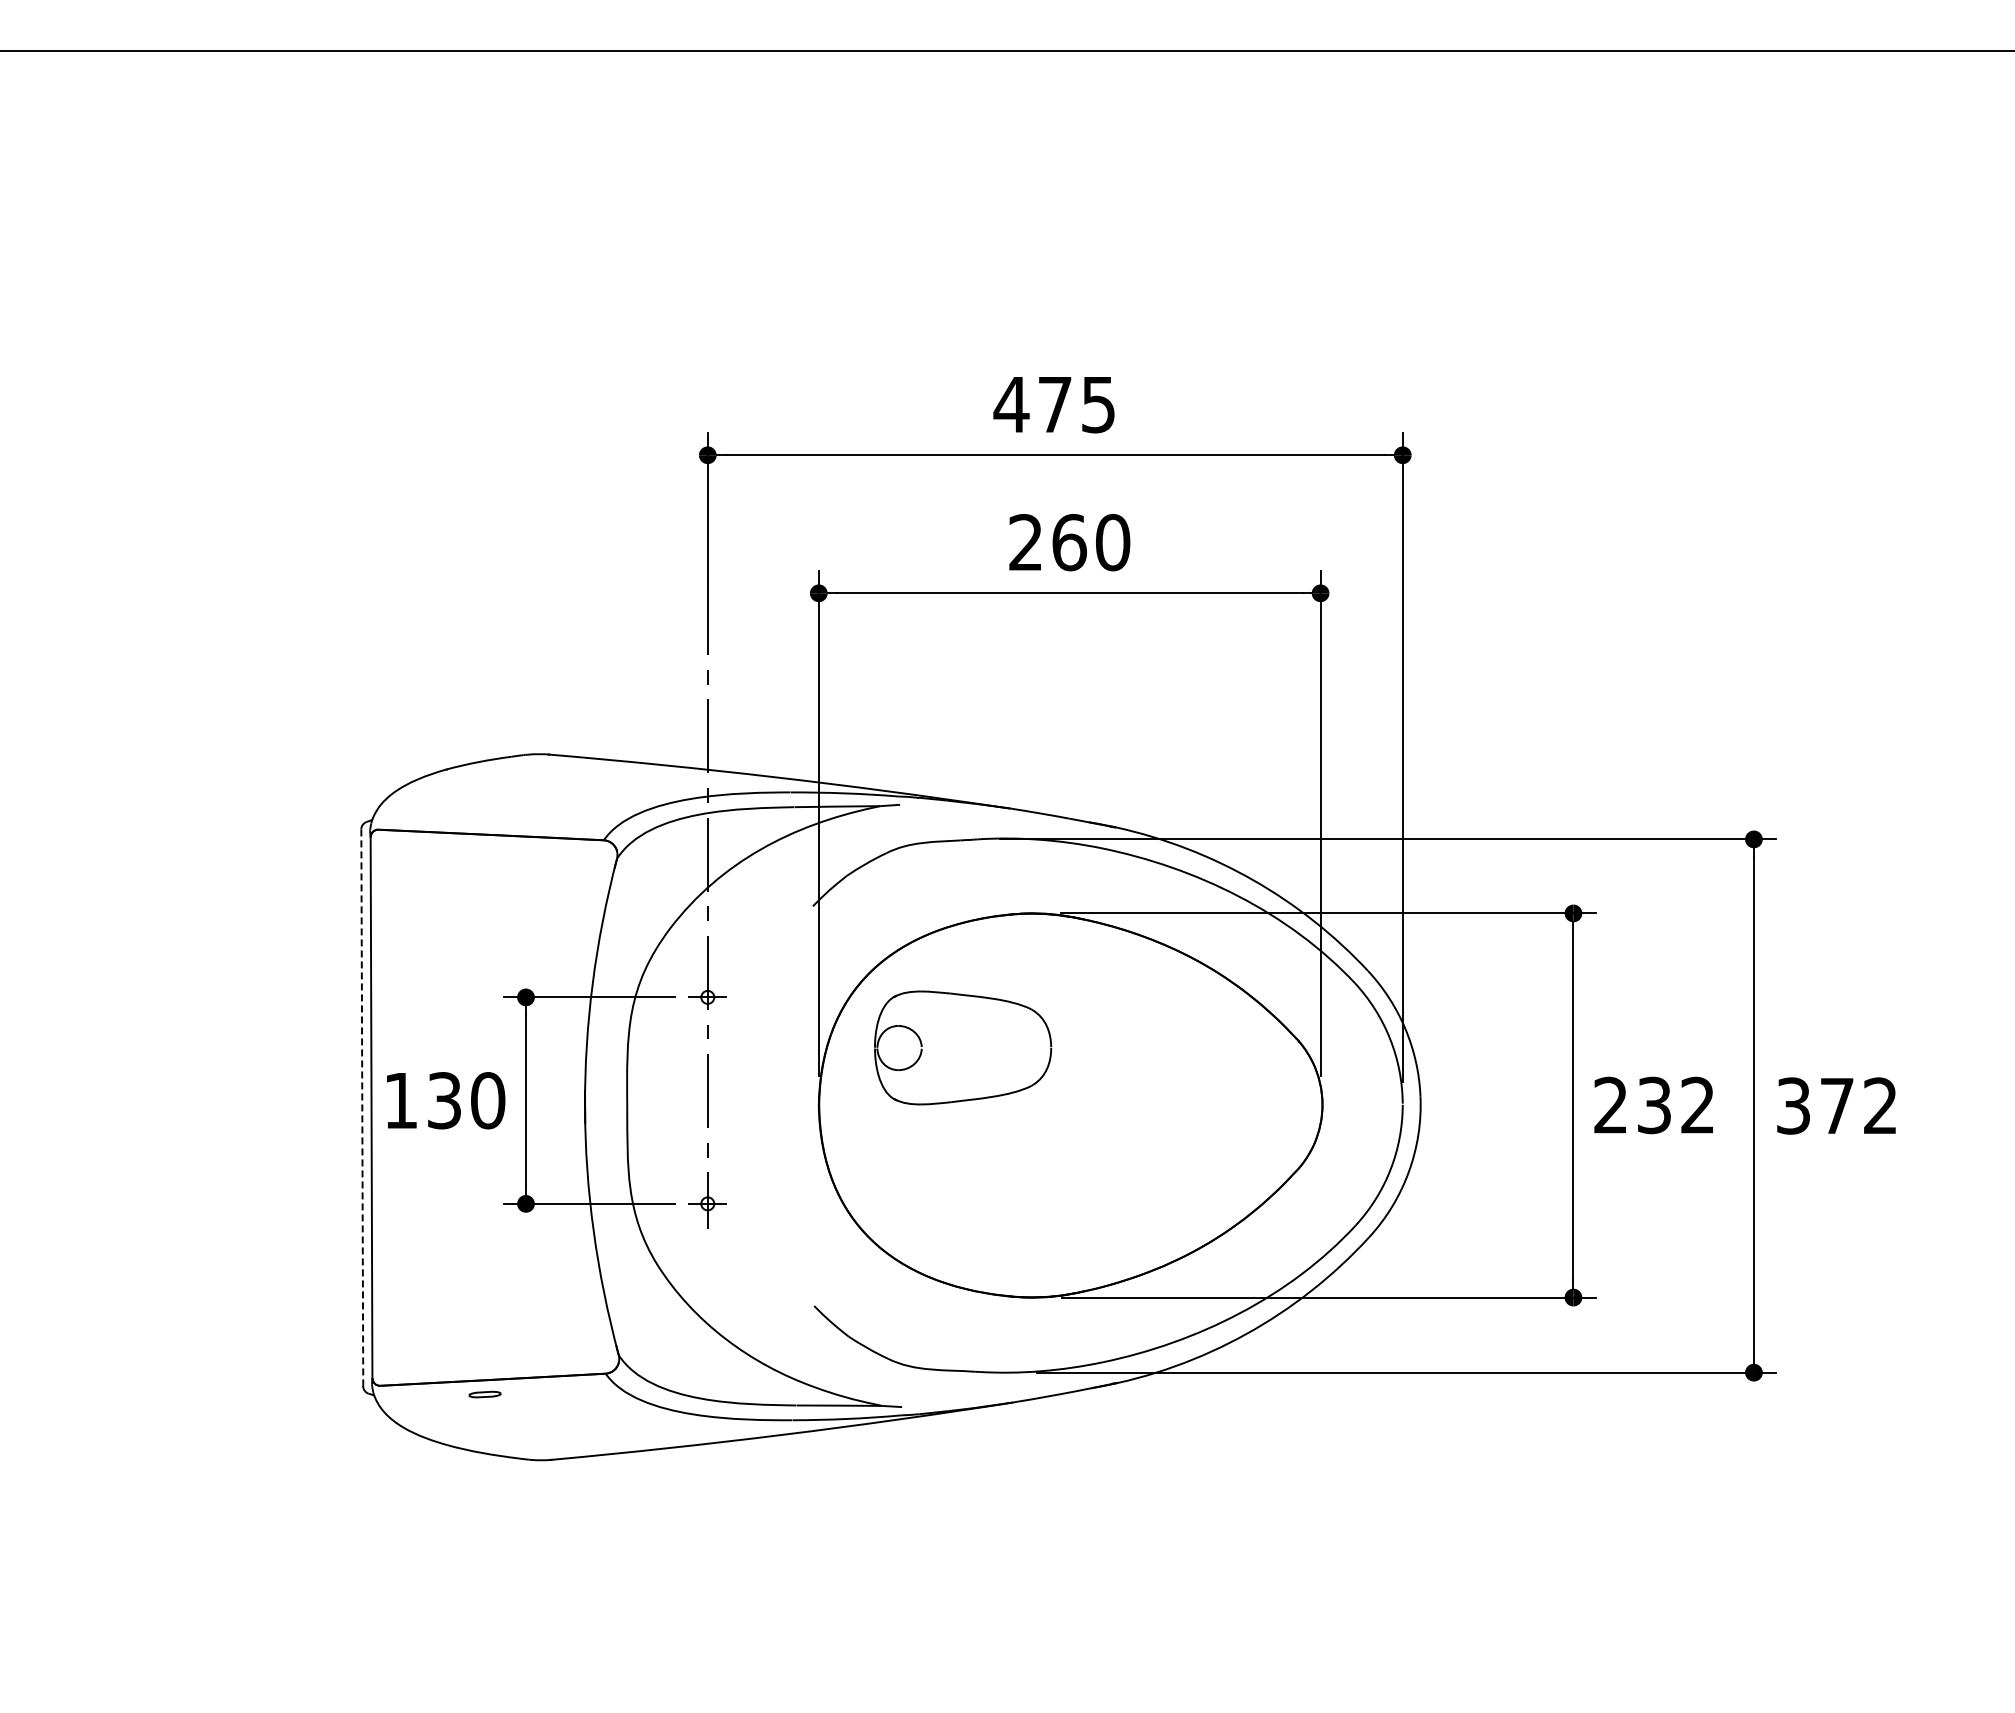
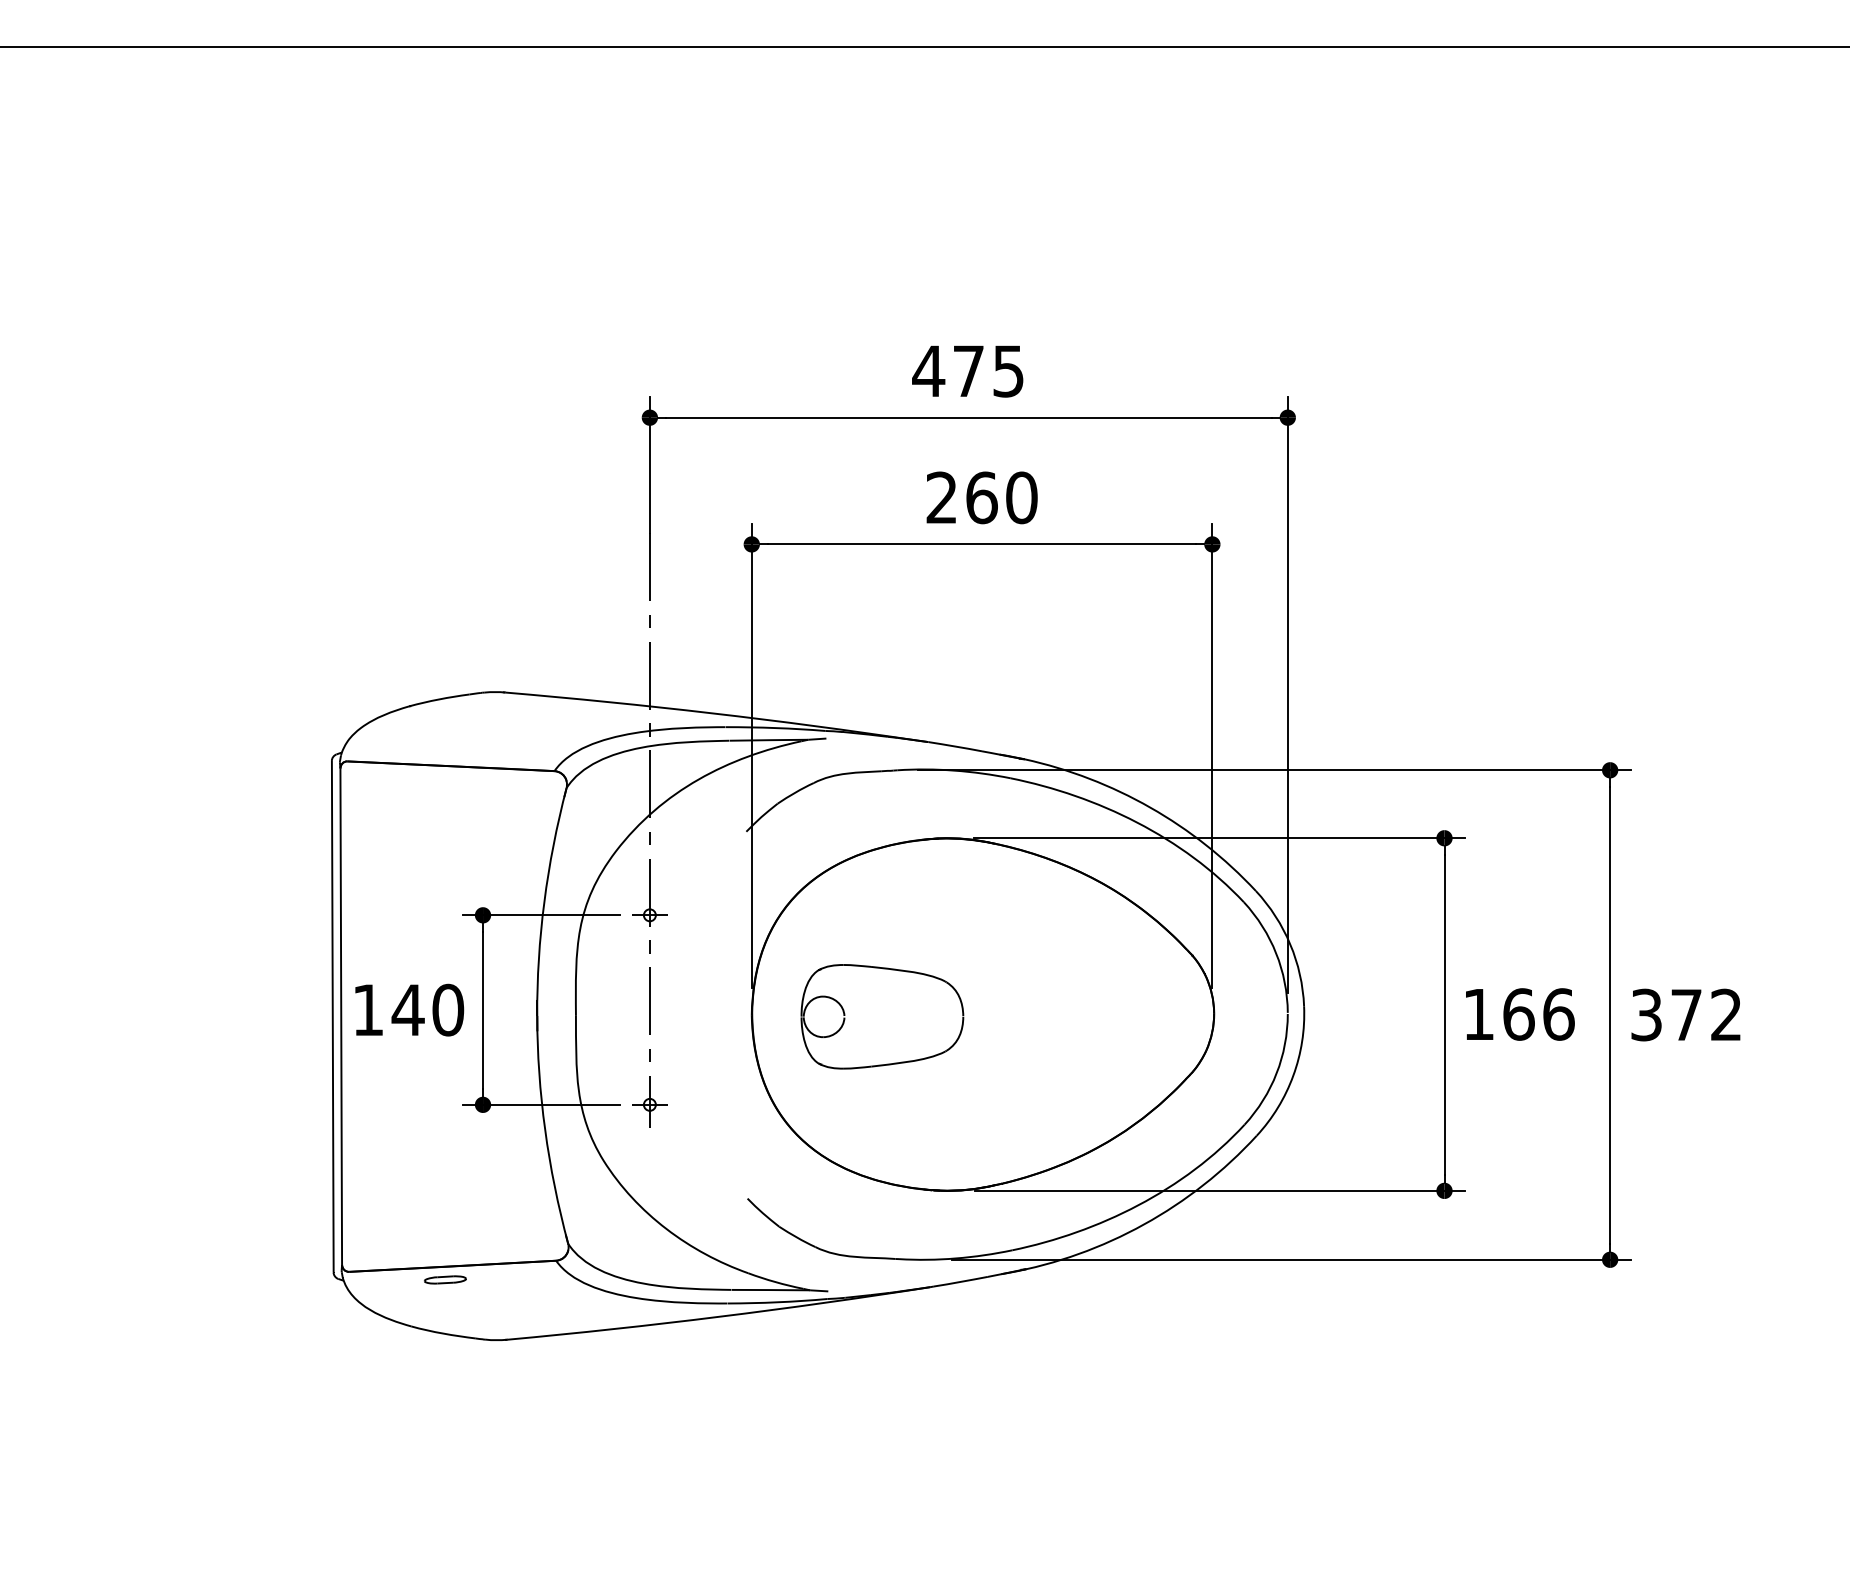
part: (963, 1047) -> (882, 1016), moved
text: (444, 1100) -> (408, 1009), 130 -> 140
text: (1654, 1105) -> (1518, 1014), 232 -> 166
line: (362, 1107) -> (332, 1016), dashed -> solid
part: (484, 1394) -> (444, 1279), size x1.43

